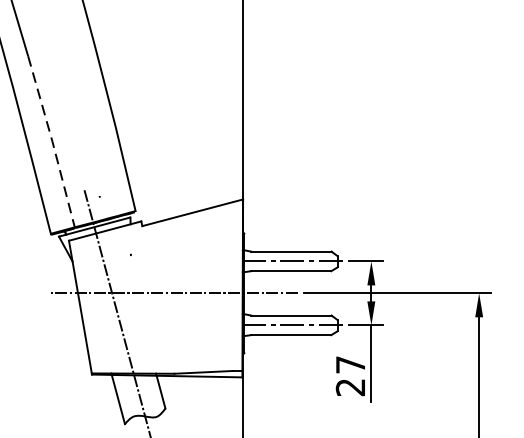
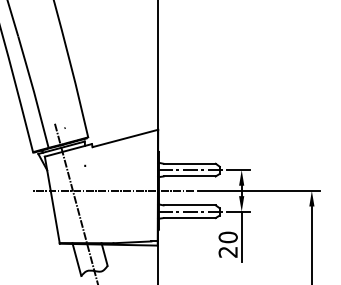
line: (53, 142) -> (34, 92), dashed -> solid
text: (349, 364) -> (227, 237), 27 -> 20

